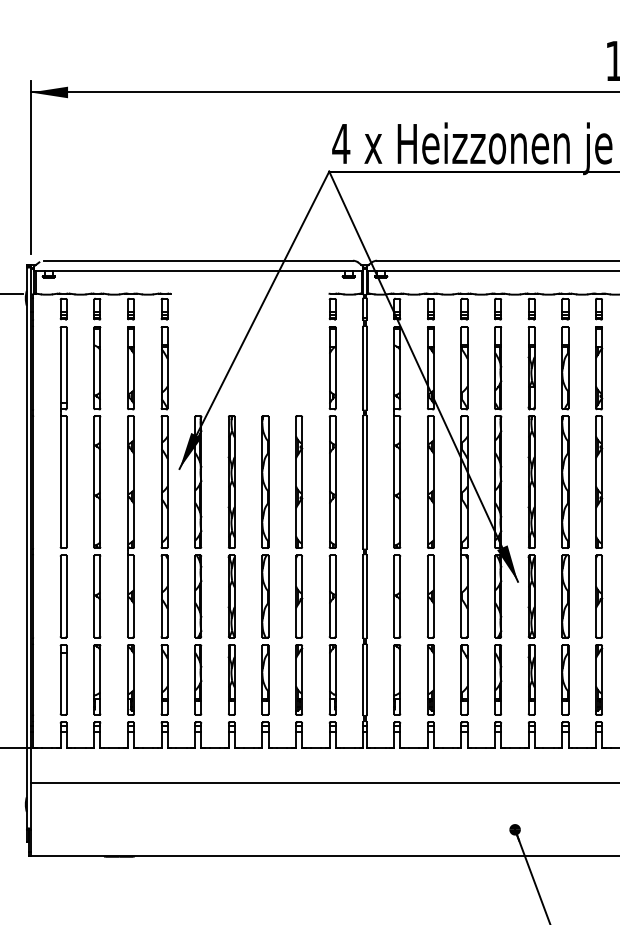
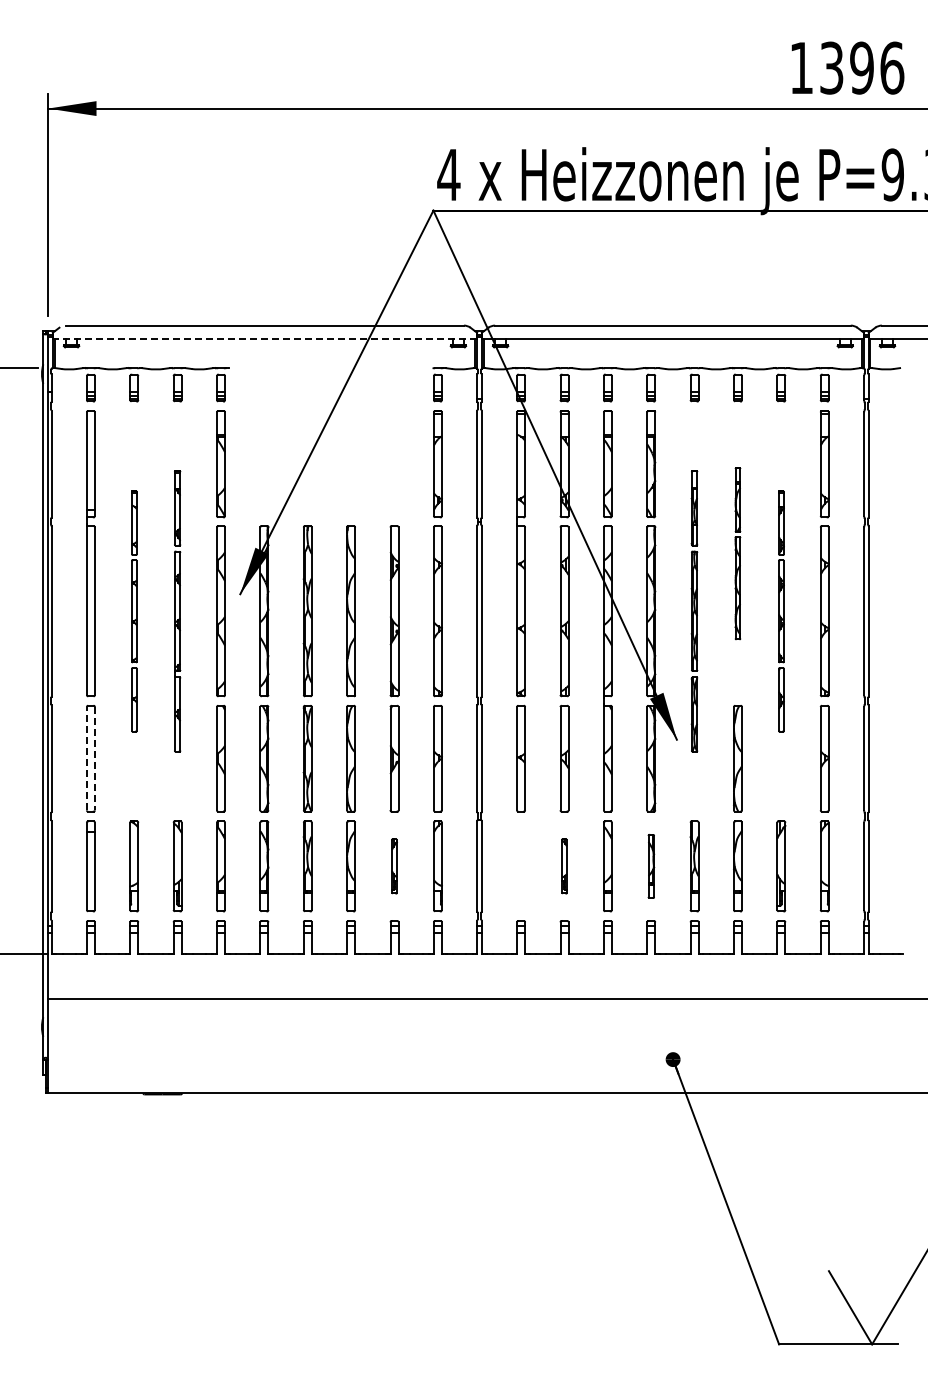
line: (198, 271) -> (264, 339), solid -> dashed
part: (565, 437) -> (737, 553), size x0.6
part: (97, 482) -> (134, 611), size x0.6
part: (130, 482) -> (177, 611), size x0.7
part: (531, 482) -> (694, 611), size x0.7
part: (599, 482) -> (781, 611), size x0.6
line: (60, 596) -> (86, 758), solid -> dashed
line: (66, 596) -> (94, 758), solid -> dashed
part: (299, 680) -> (394, 866), size x0.6
part: (396, 680) -> (520, 866), removed
part: (430, 680) -> (564, 866), size x0.6
part: (498, 680) -> (651, 866), size x0.7

